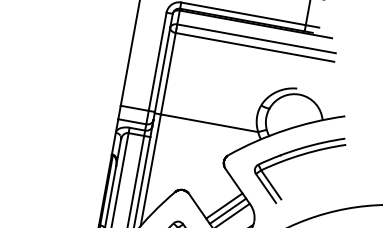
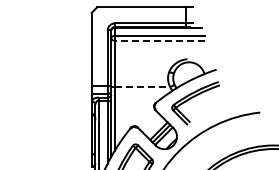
line: (254, 46) -> (159, 40), solid -> dashed
line: (209, 123) -> (142, 87), solid -> dashed

